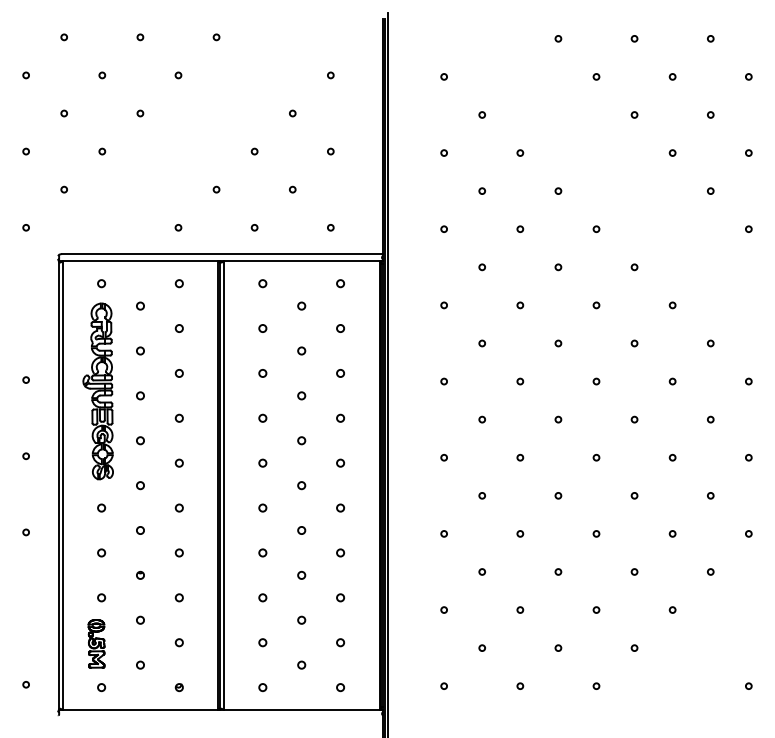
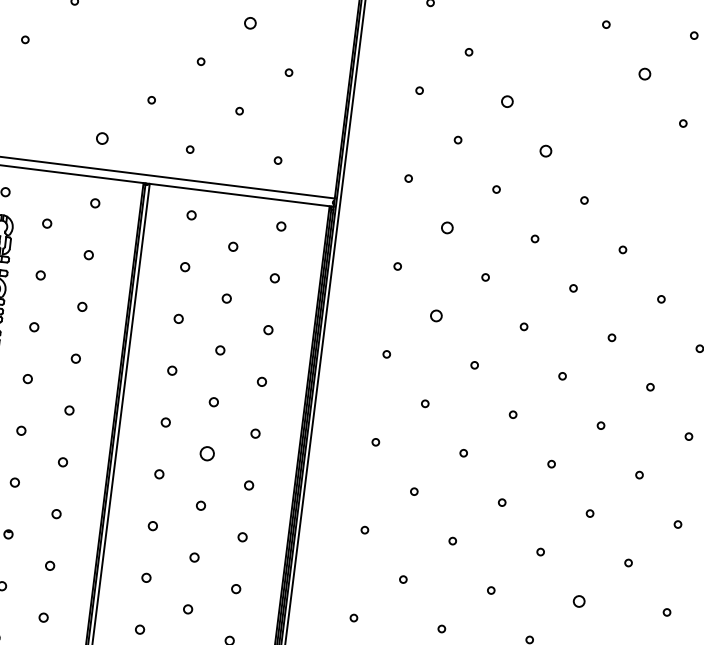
circle: (292, 113) -> (250, 23), size x1.6
circle: (634, 114) -> (644, 73), size x1.6
circle: (520, 152) -> (507, 101), size x1.6
circle: (558, 190) -> (546, 150), size x1.6
circle: (178, 227) -> (102, 138), size x1.6
circle: (481, 267) -> (446, 228), size x1.6
circle: (481, 343) -> (435, 315), size x1.6
circle: (301, 485) -> (207, 453), size x1.6
circle: (634, 571) -> (579, 600), size x1.6

